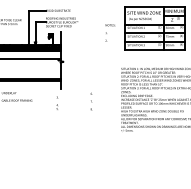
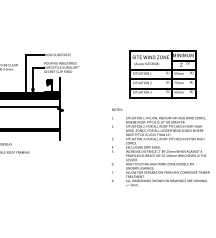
text: (110, 32) -> (117, 117), moved
text: (91, 101) -> (112, 172), moved
text: (57, 103) -> (112, 145), moved

